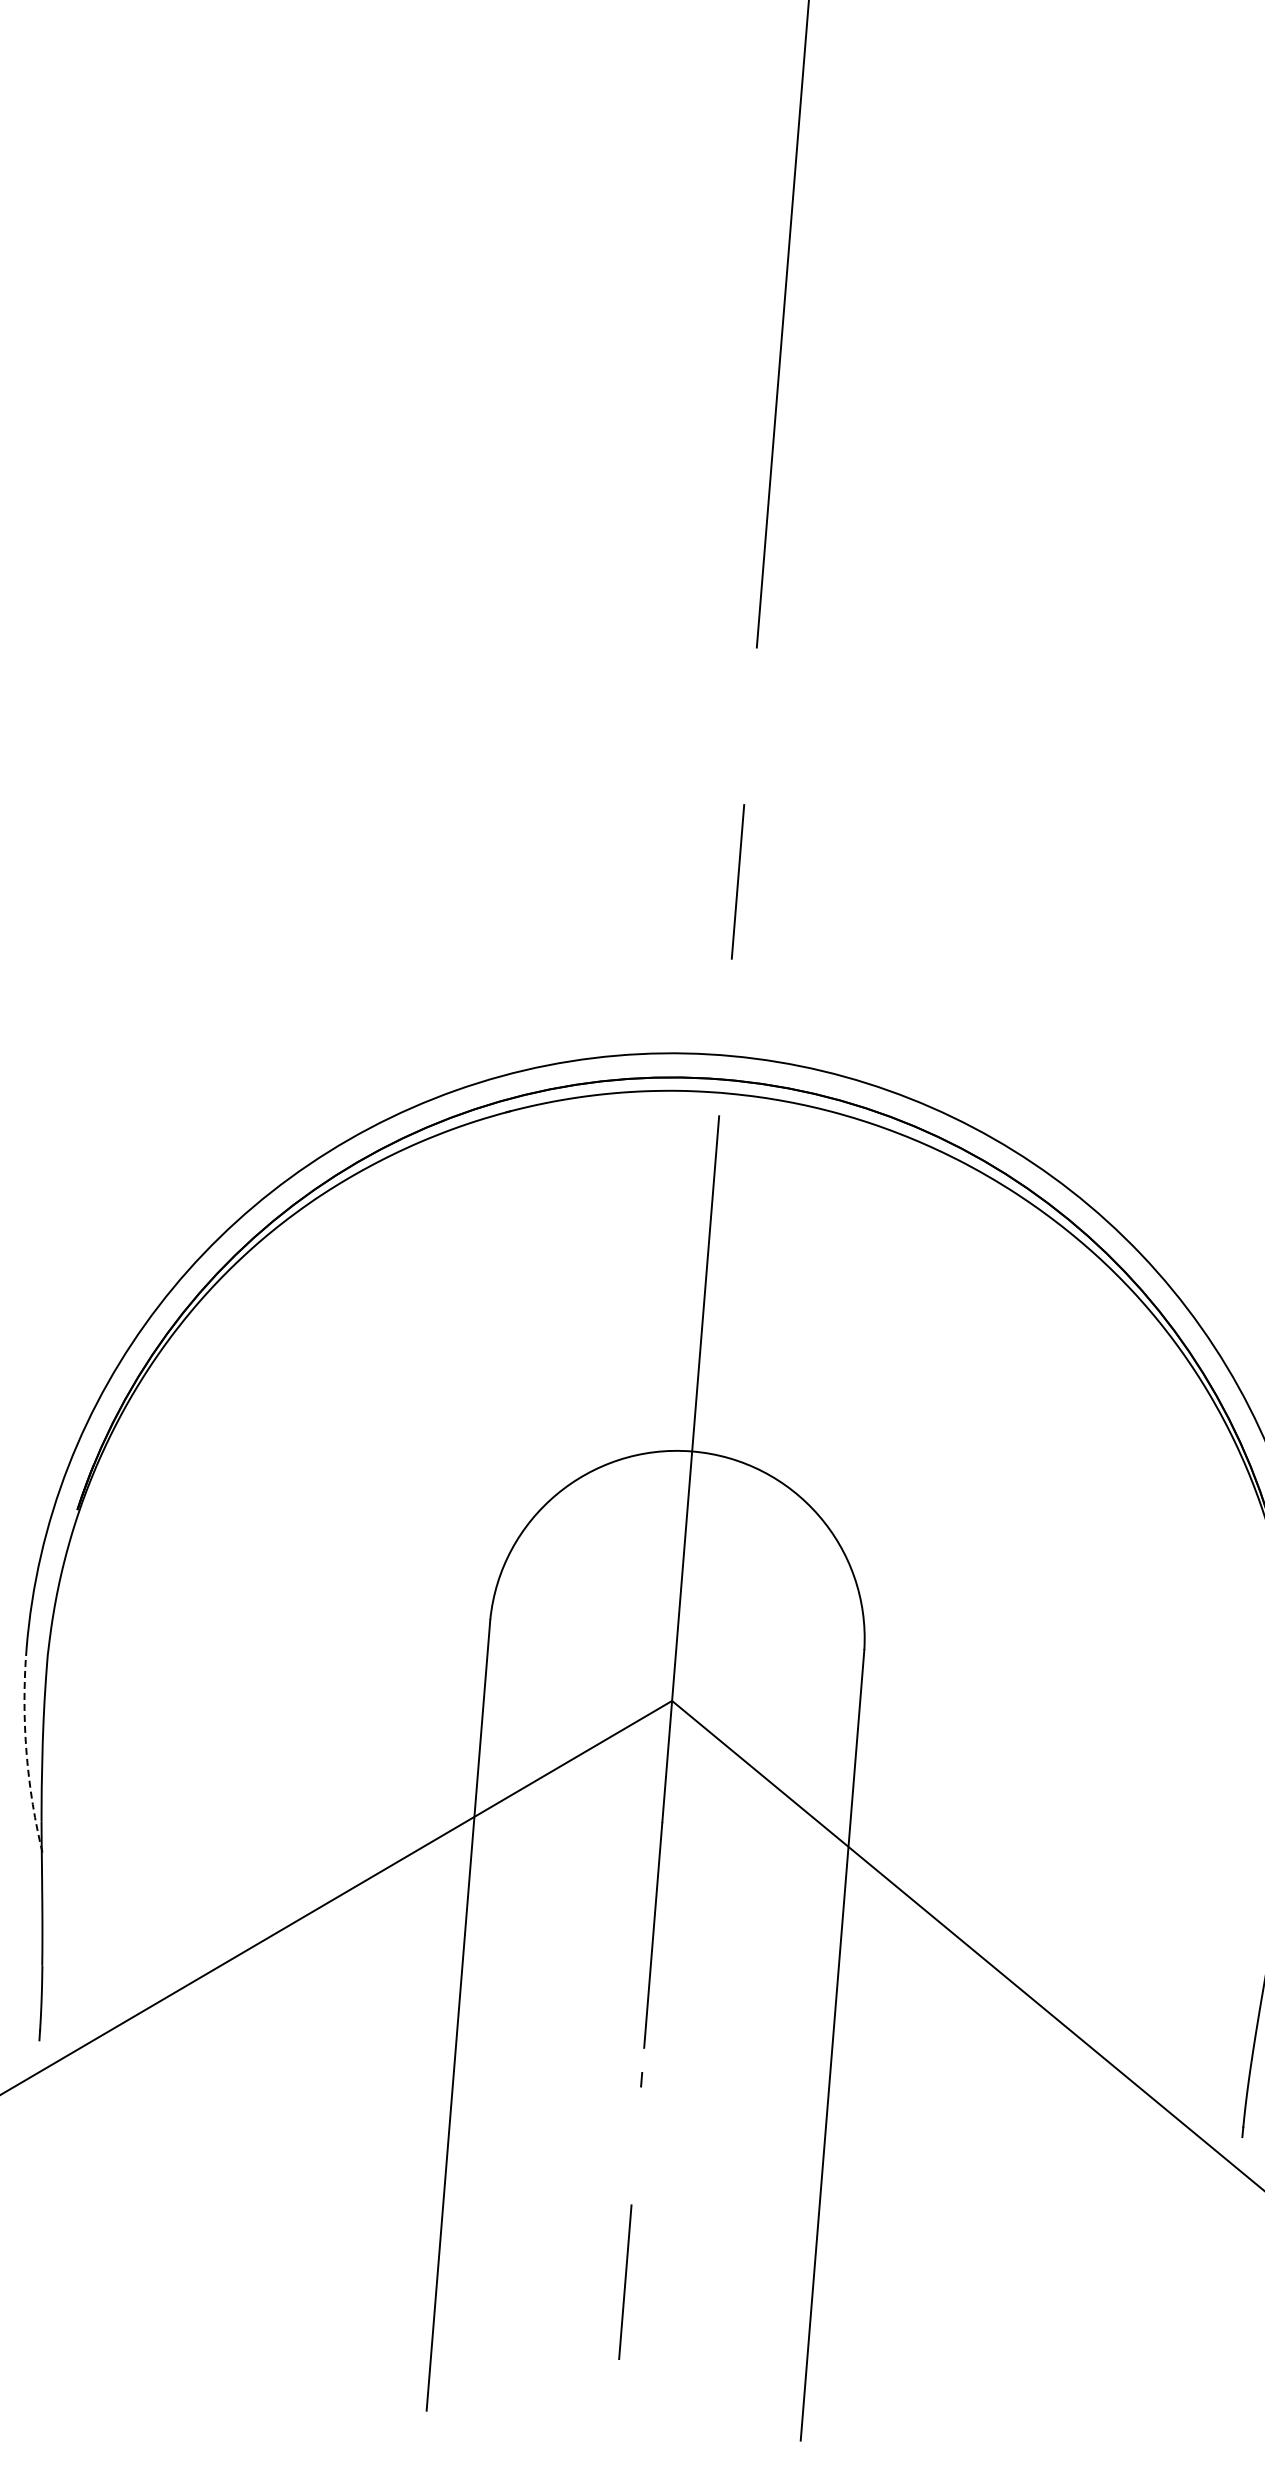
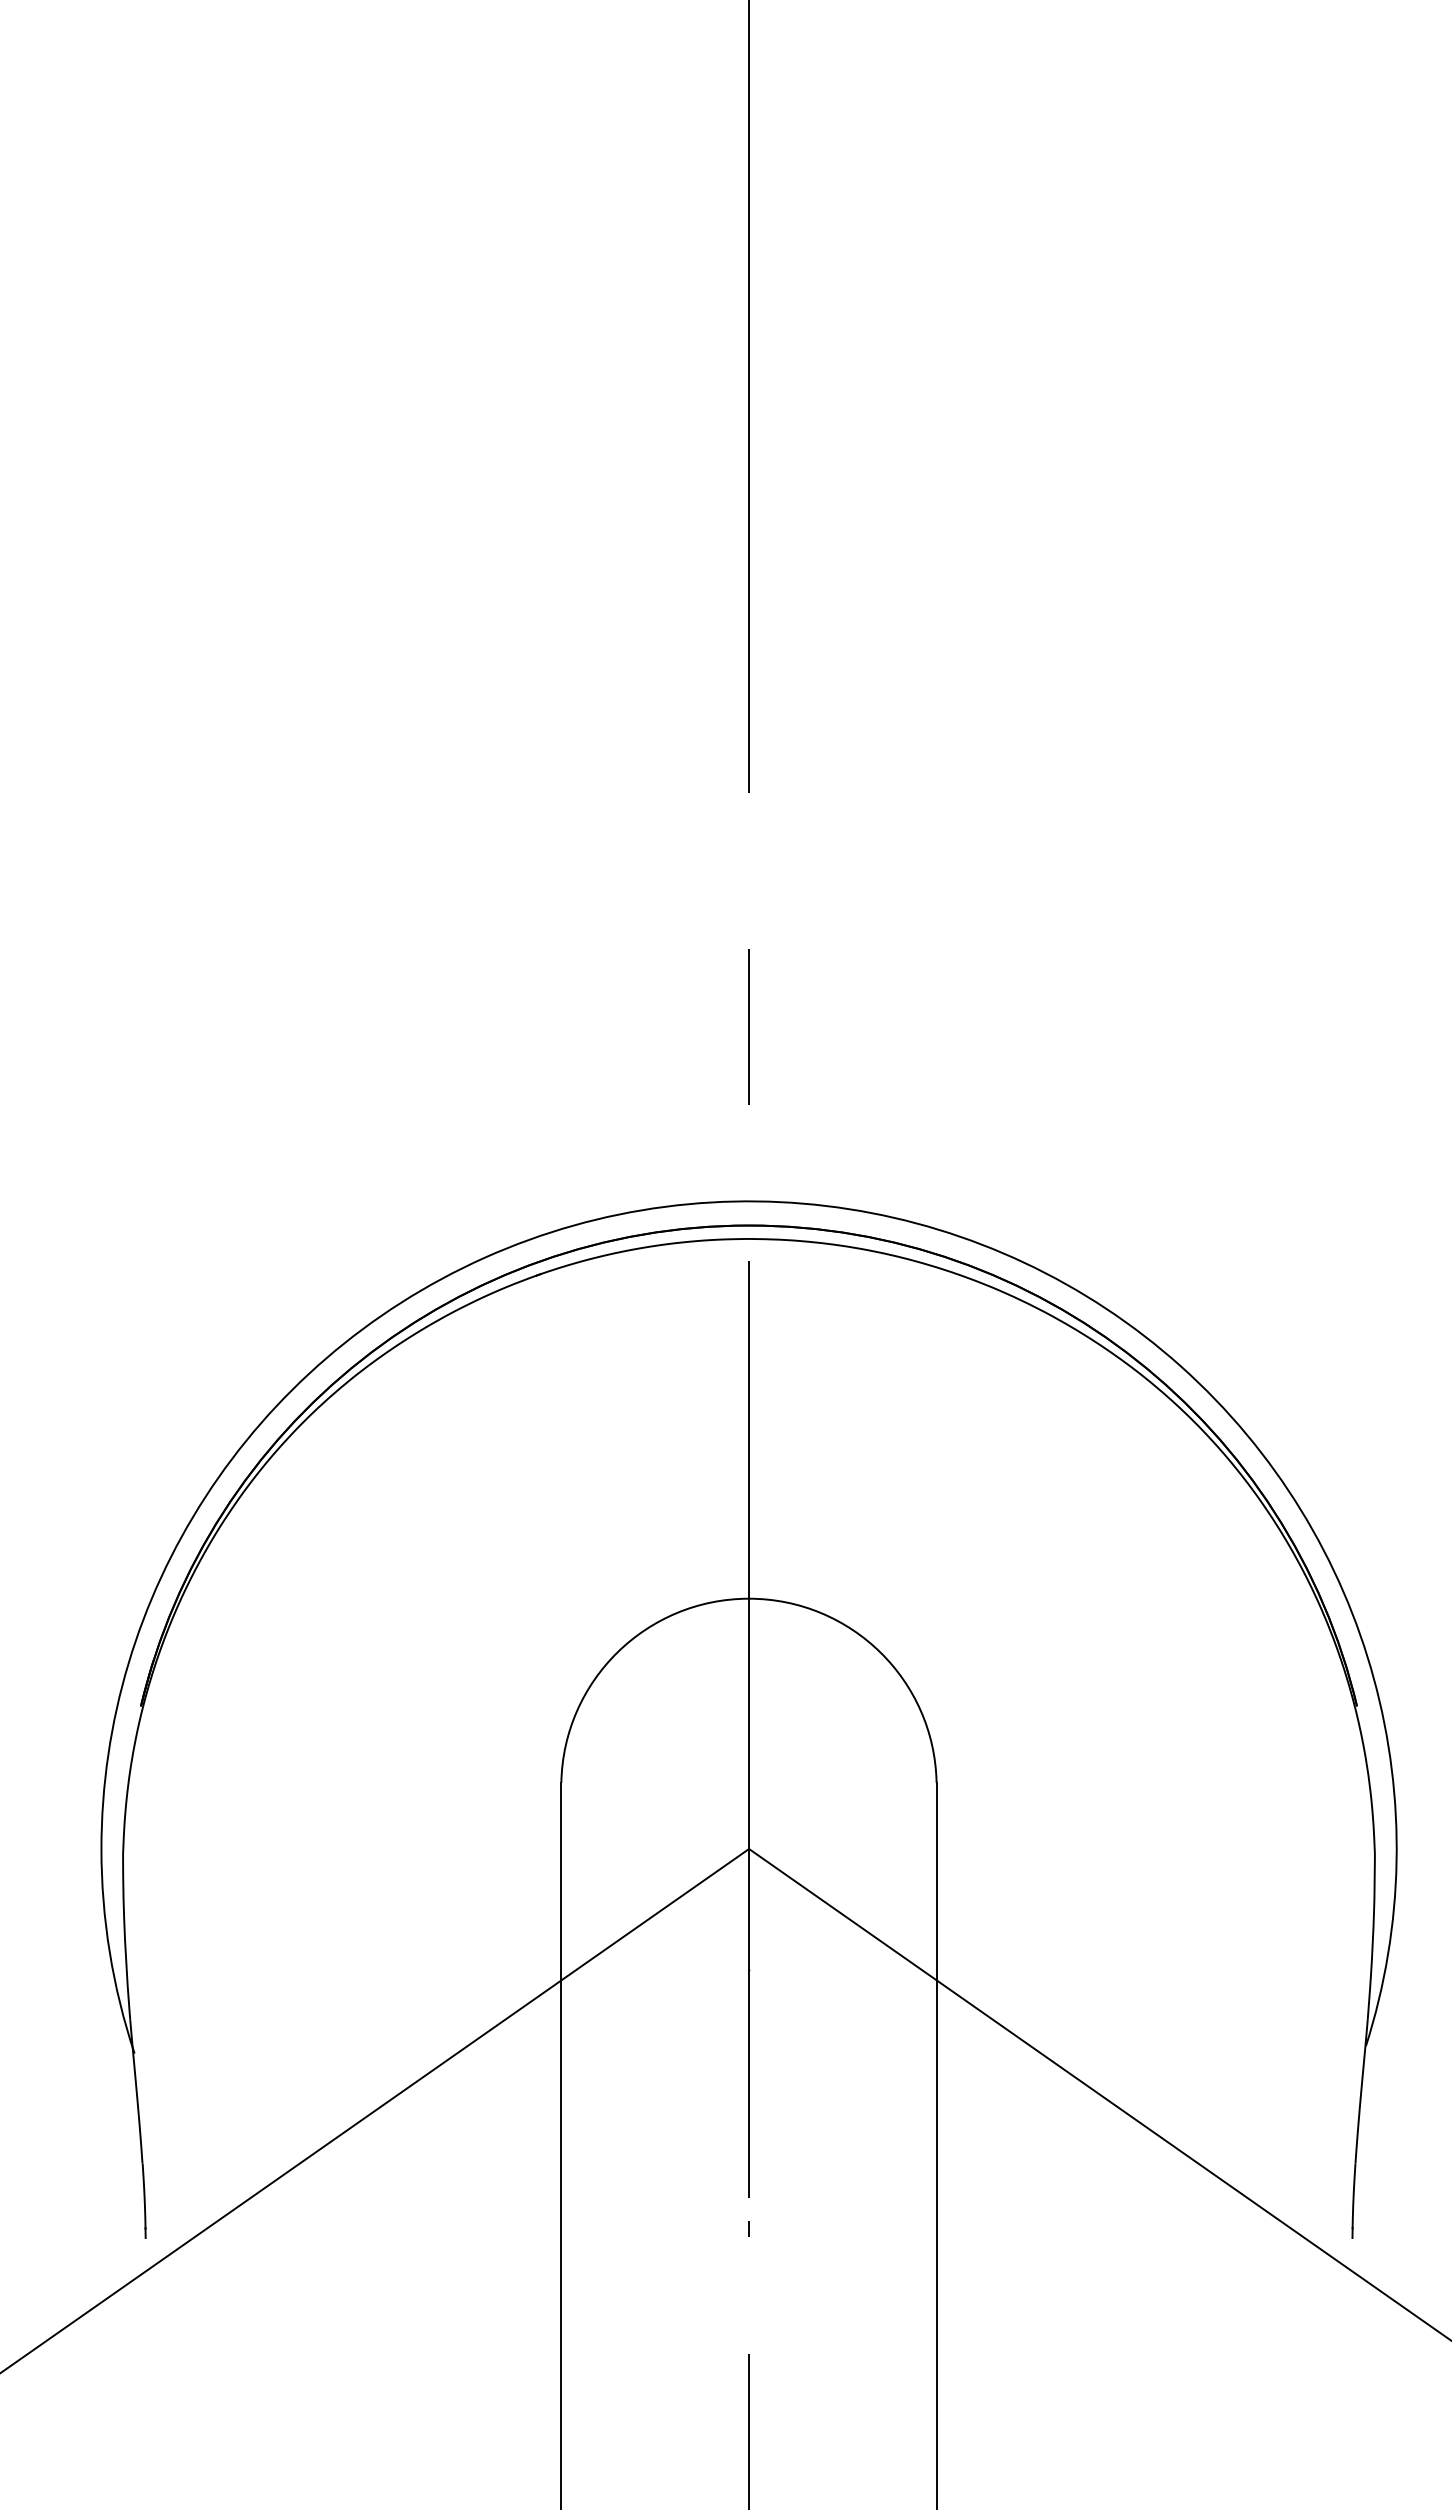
arc: (26, 1752) -> (109, 1952), dashed -> solid

